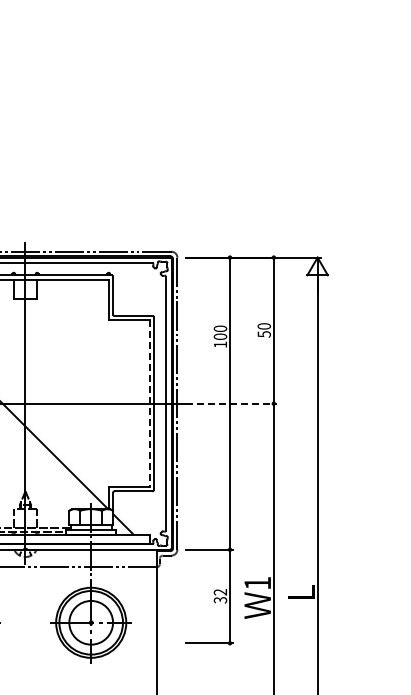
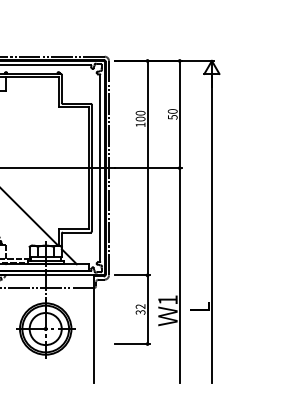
line: (231, 403) -> (148, 168), dashed -> solid
line: (149, 404) -> (88, 168), dashed -> solid

